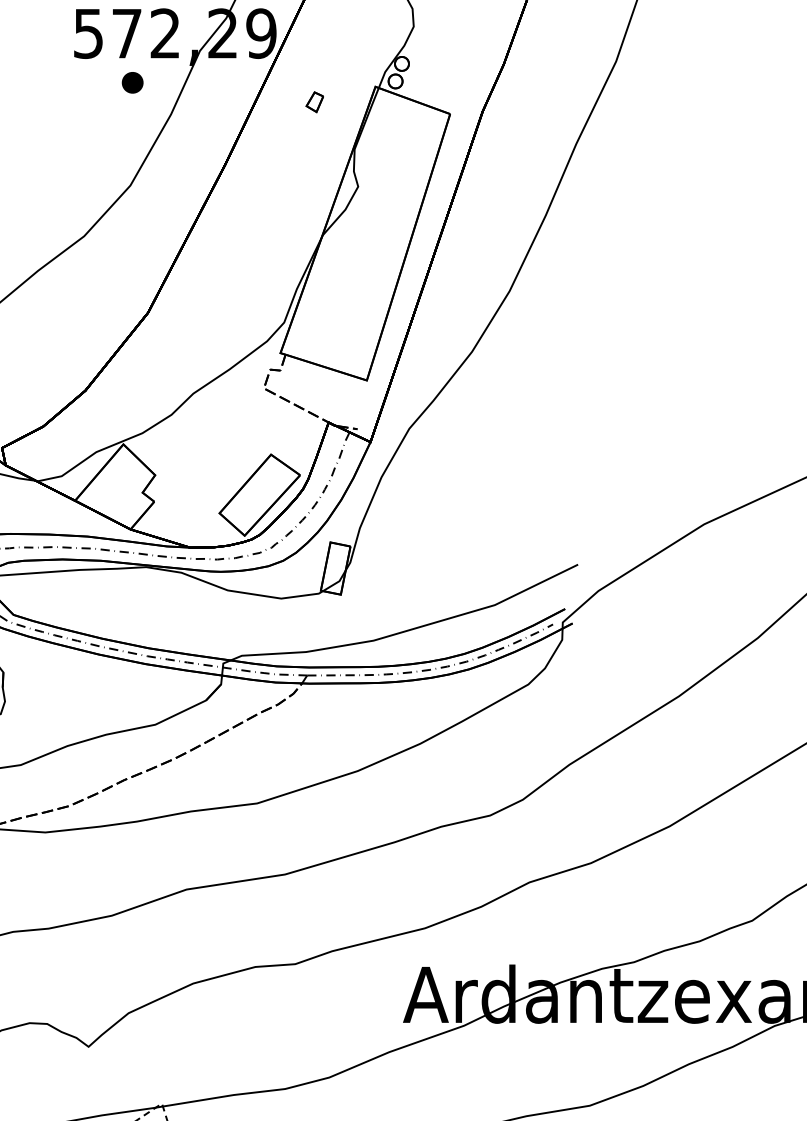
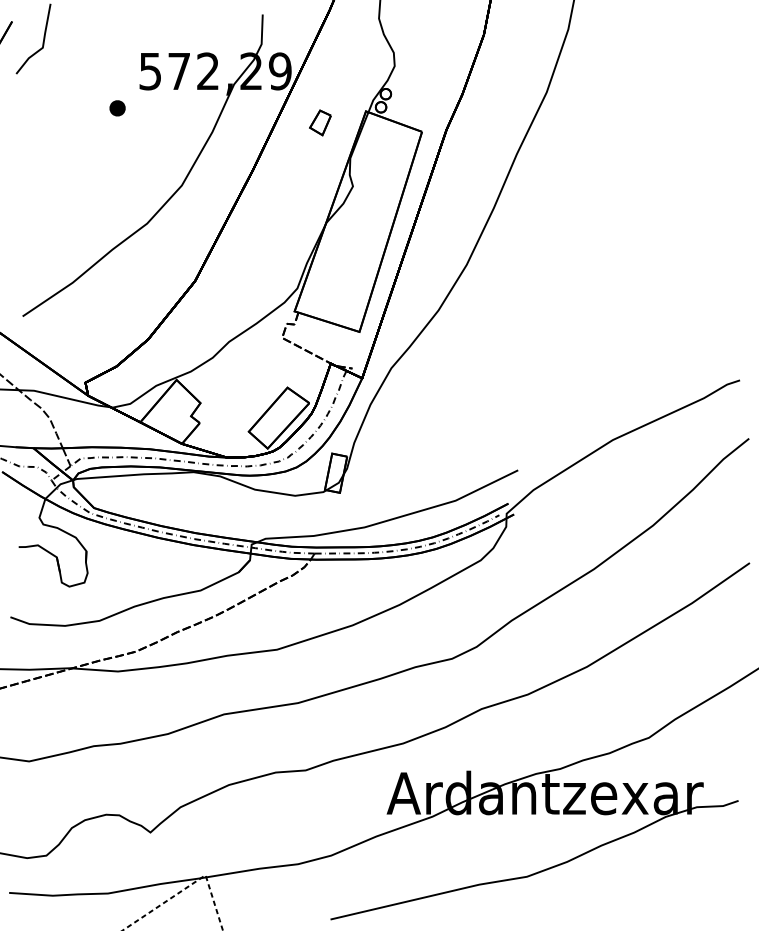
part: (132, 82) -> (117, 108), moved
part: (314, 101) -> (320, 122), size x1.67

